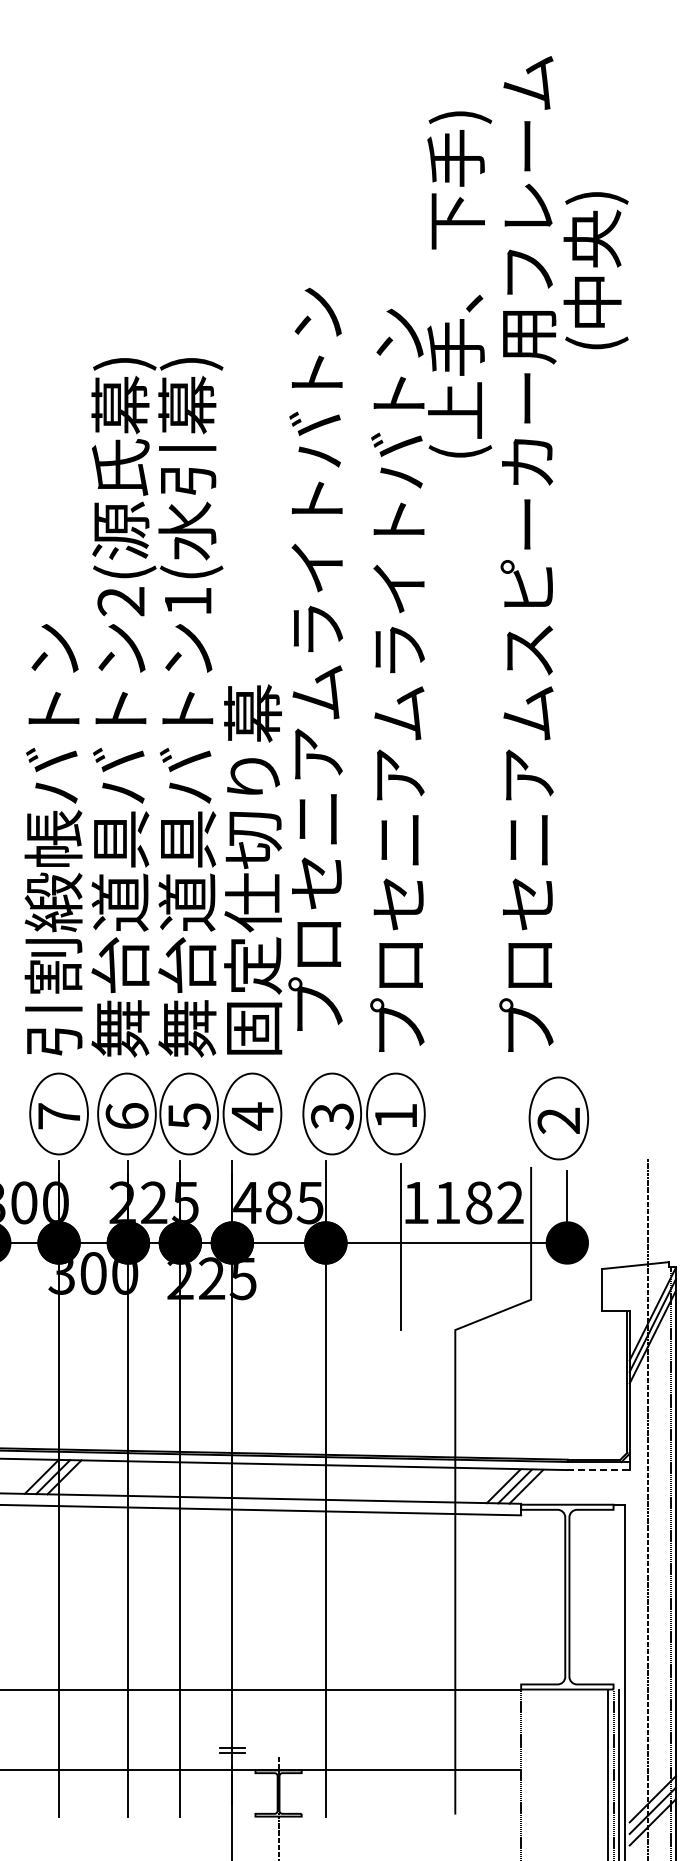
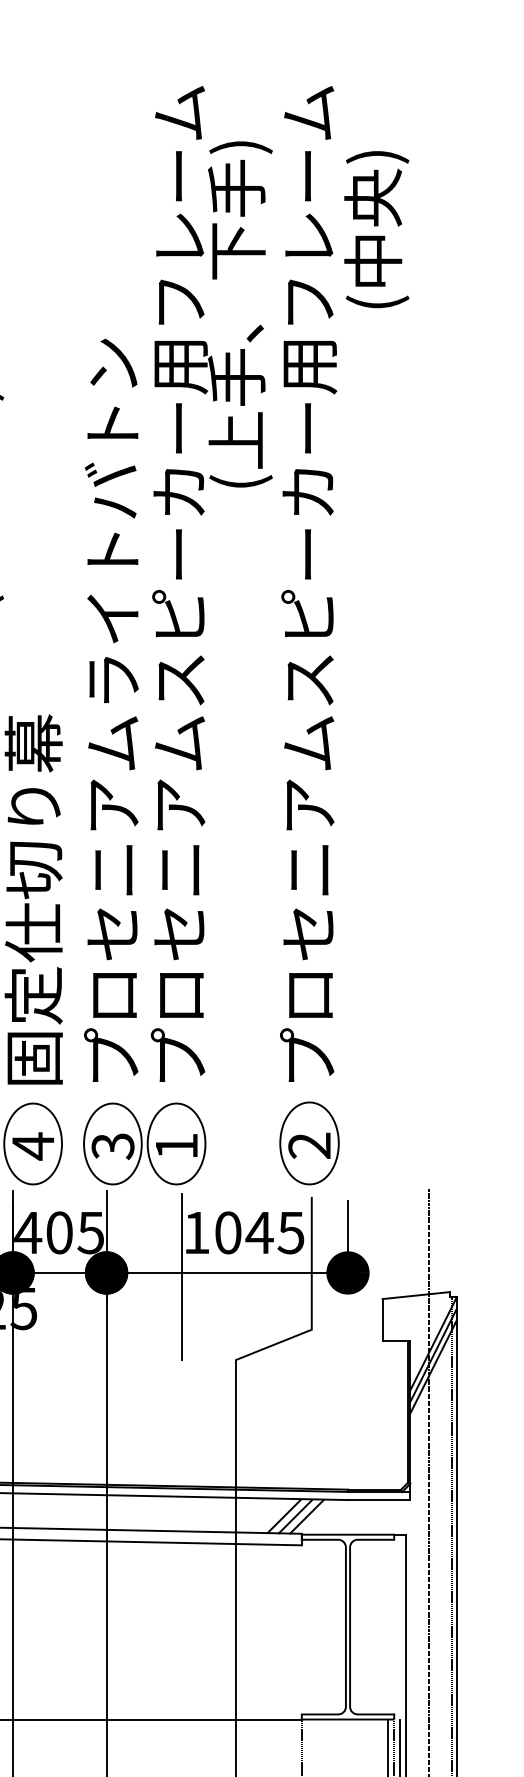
text: (595, 270) -> (376, 229), moved
text: (399, 365) -> (180, 395), プロセニアムライトバトン -> プロセニアムスピーカー用フレーム
text: (315, 658) -> (111, 709), moved
part: (558, 1118) -> (309, 1143), moved
text: (279, 1202) -> (60, 1232), 485 -> 405
text: (478, 1202) -> (259, 1232), 1182 -> 1045
line: (599, 1470) -> (380, 1500), dashed -> solid

